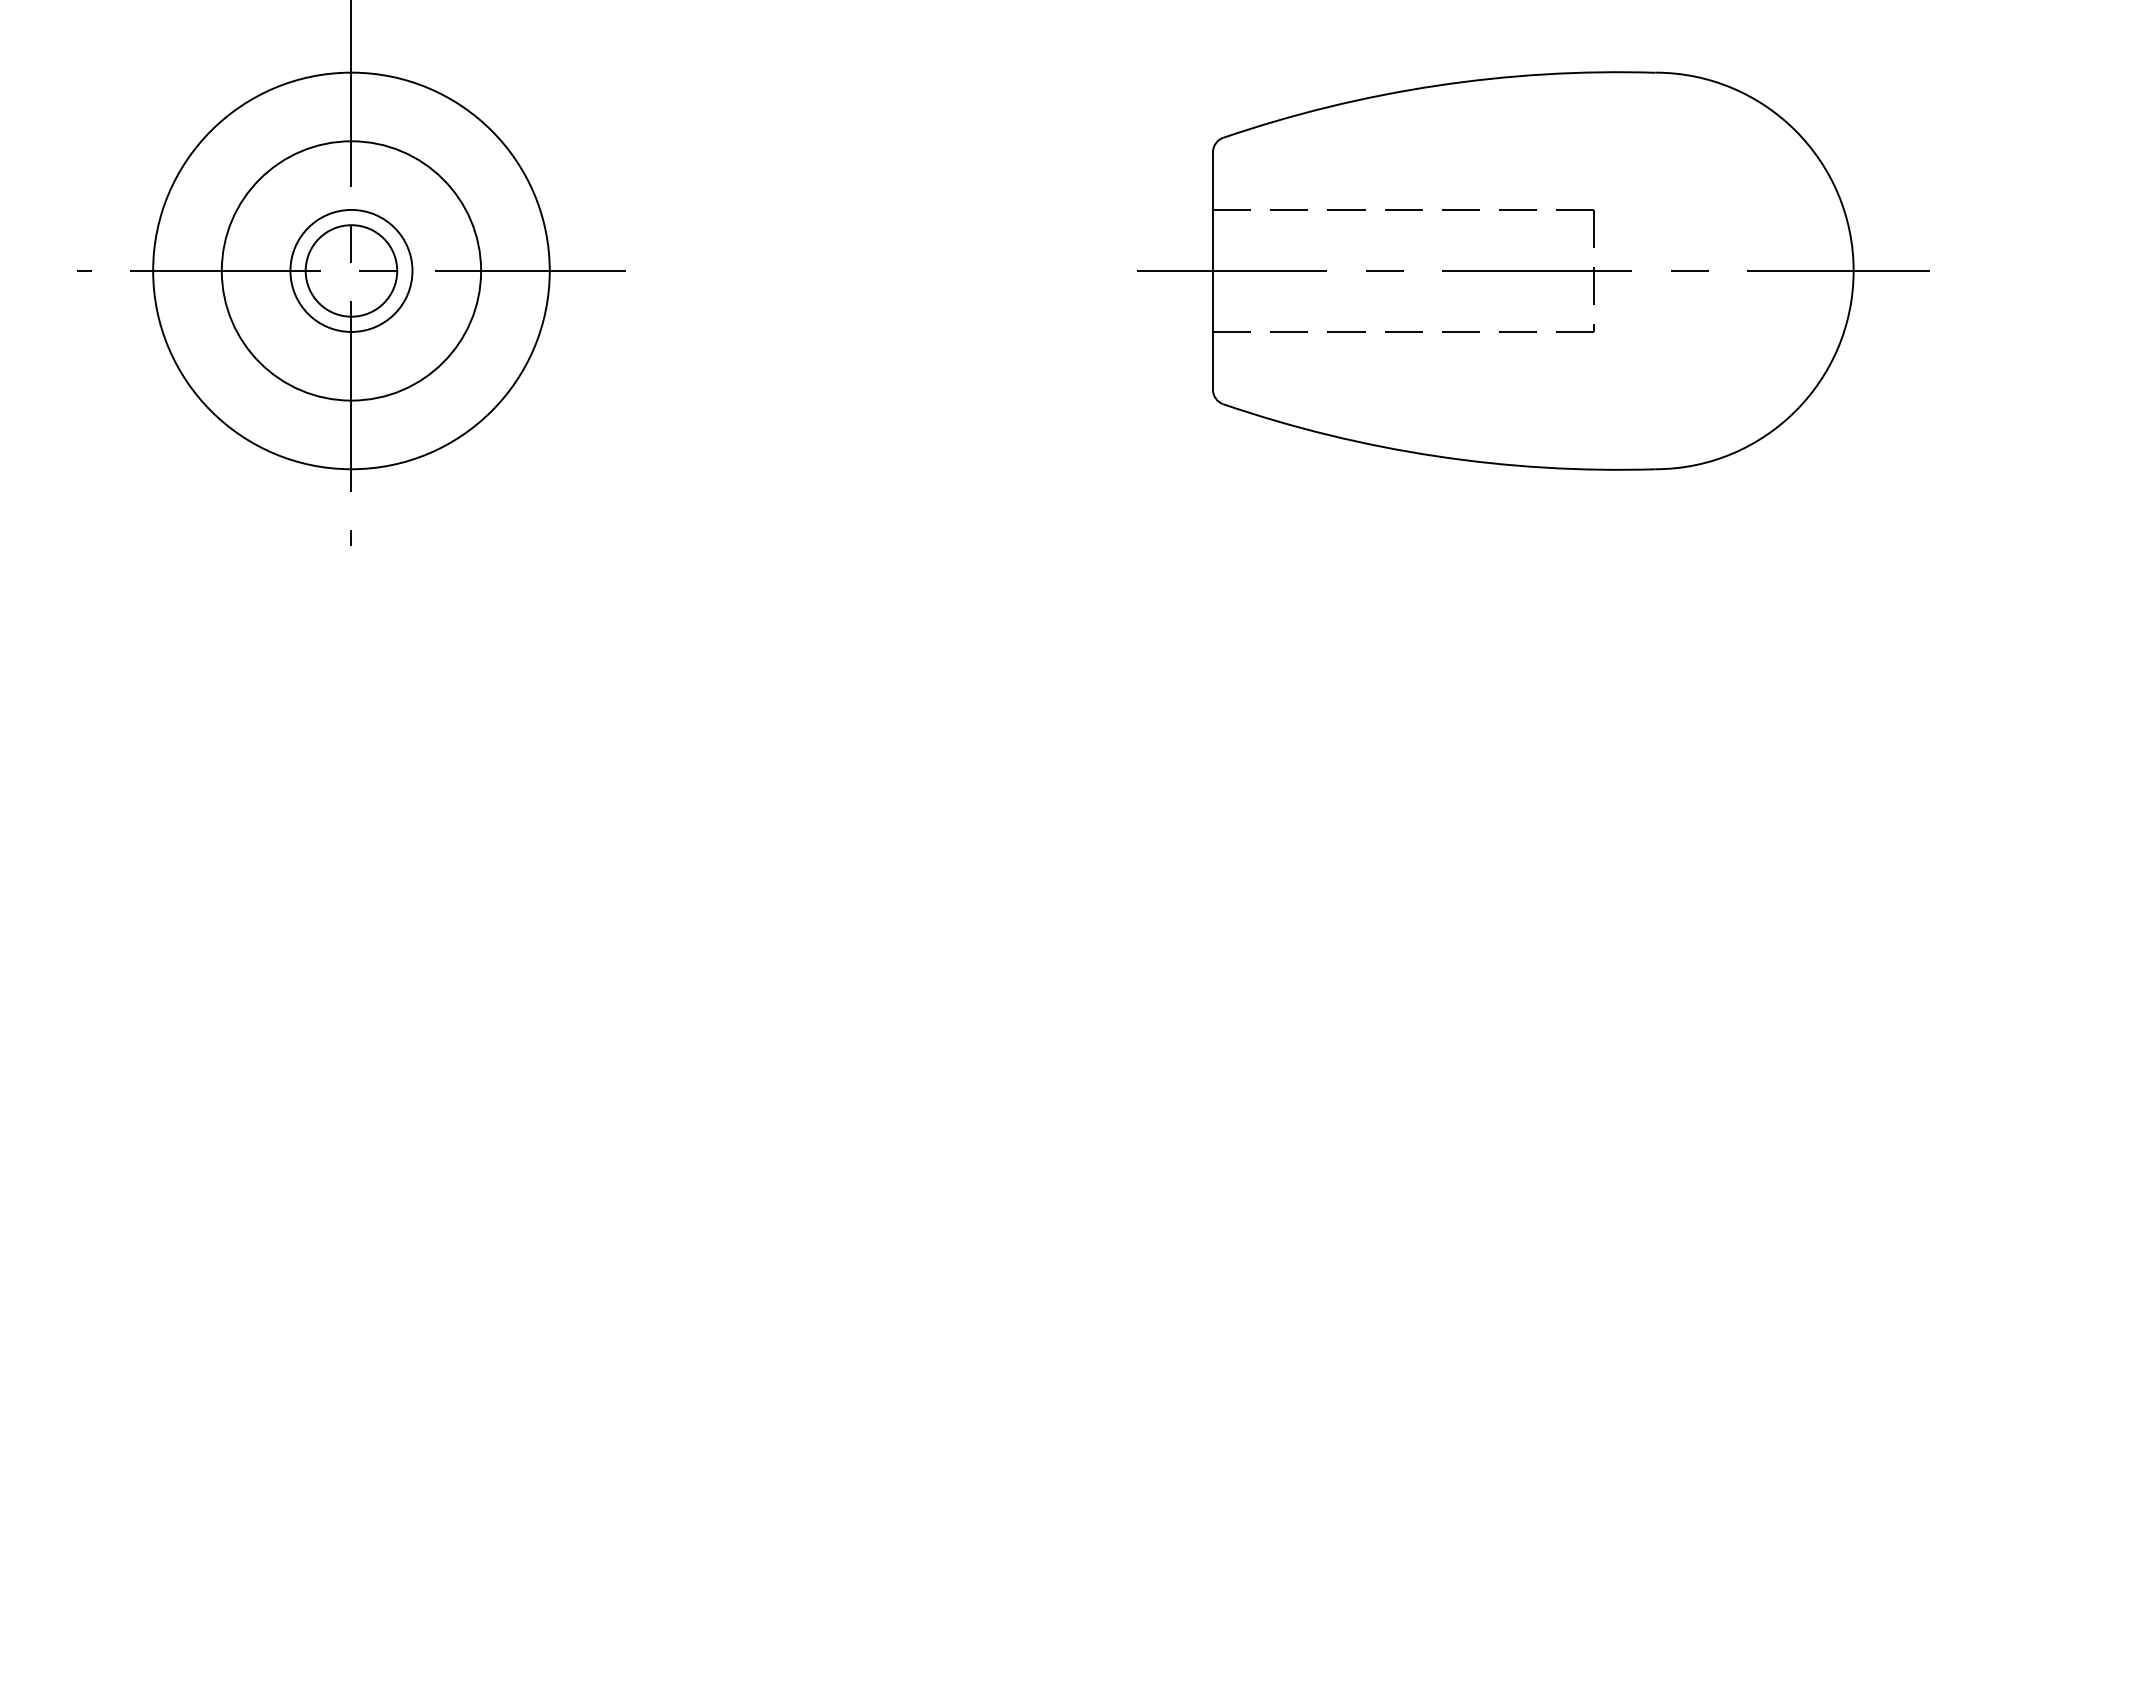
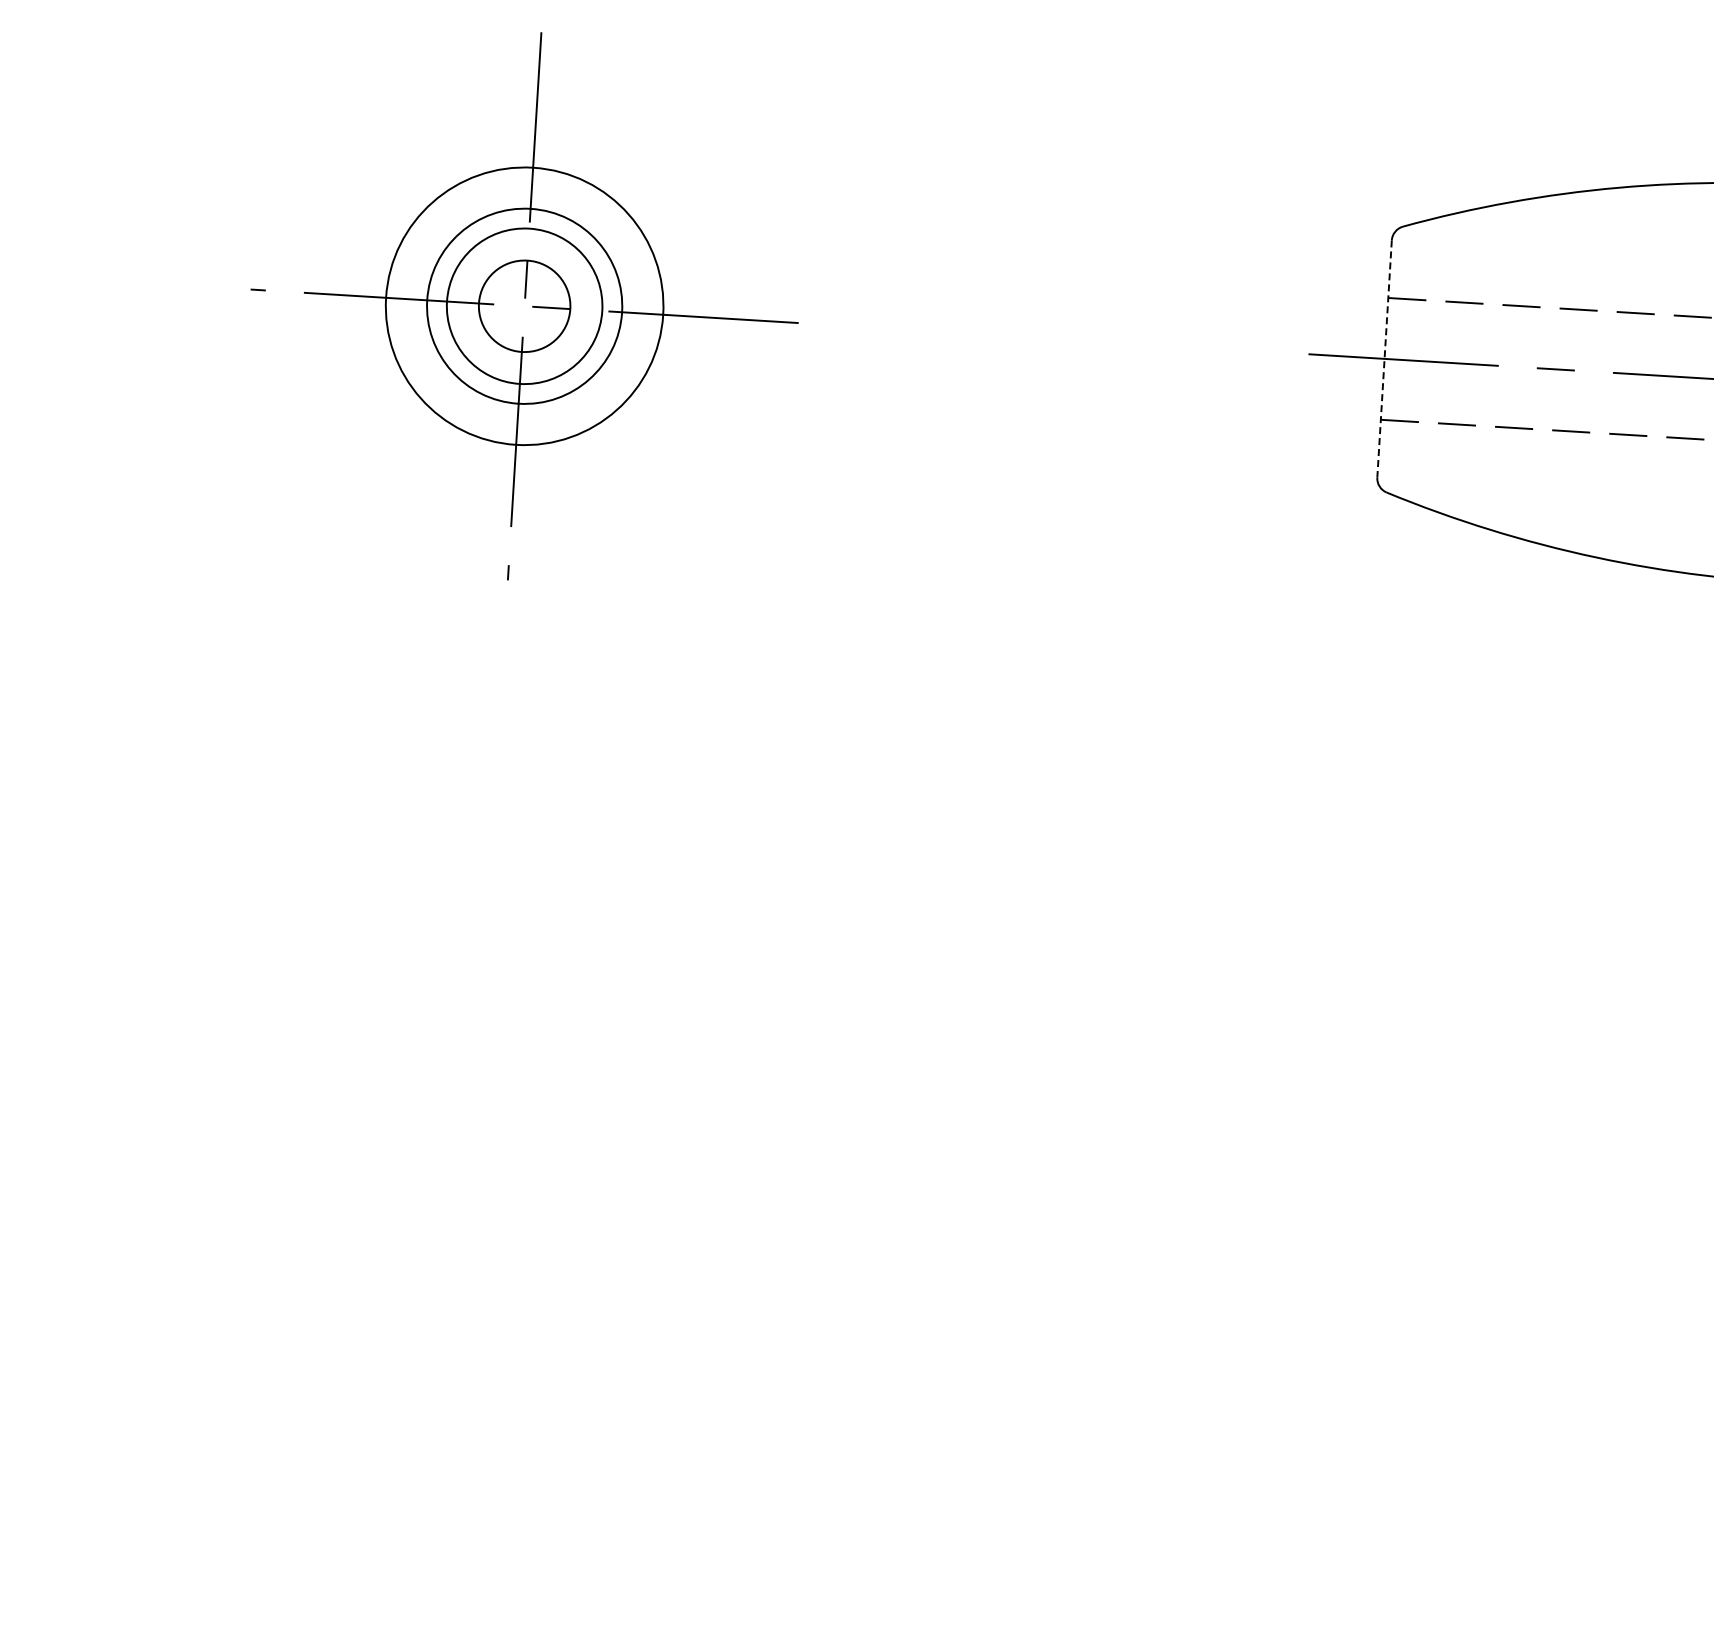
circle: (351, 270) -> (524, 305), size x0.6
circle: (351, 270) -> (524, 305), size x0.7
circle: (351, 270) -> (524, 305), size x1.6
line: (1212, 271) -> (1384, 359), solid -> dashed

